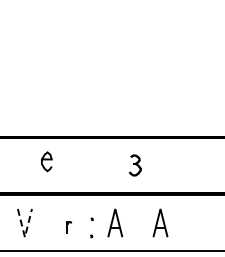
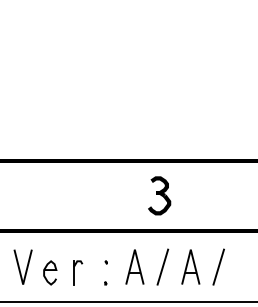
curve: (46, 160) -> (49, 271), moved
part: (135, 165) -> (159, 195), size x1.43
line: (137, 222) -> (162, 266), added
line: (182, 222) -> (217, 266), added
part: (69, 227) -> (78, 272), size x1.67
line: (24, 237) -> (22, 284), dashed -> solid

